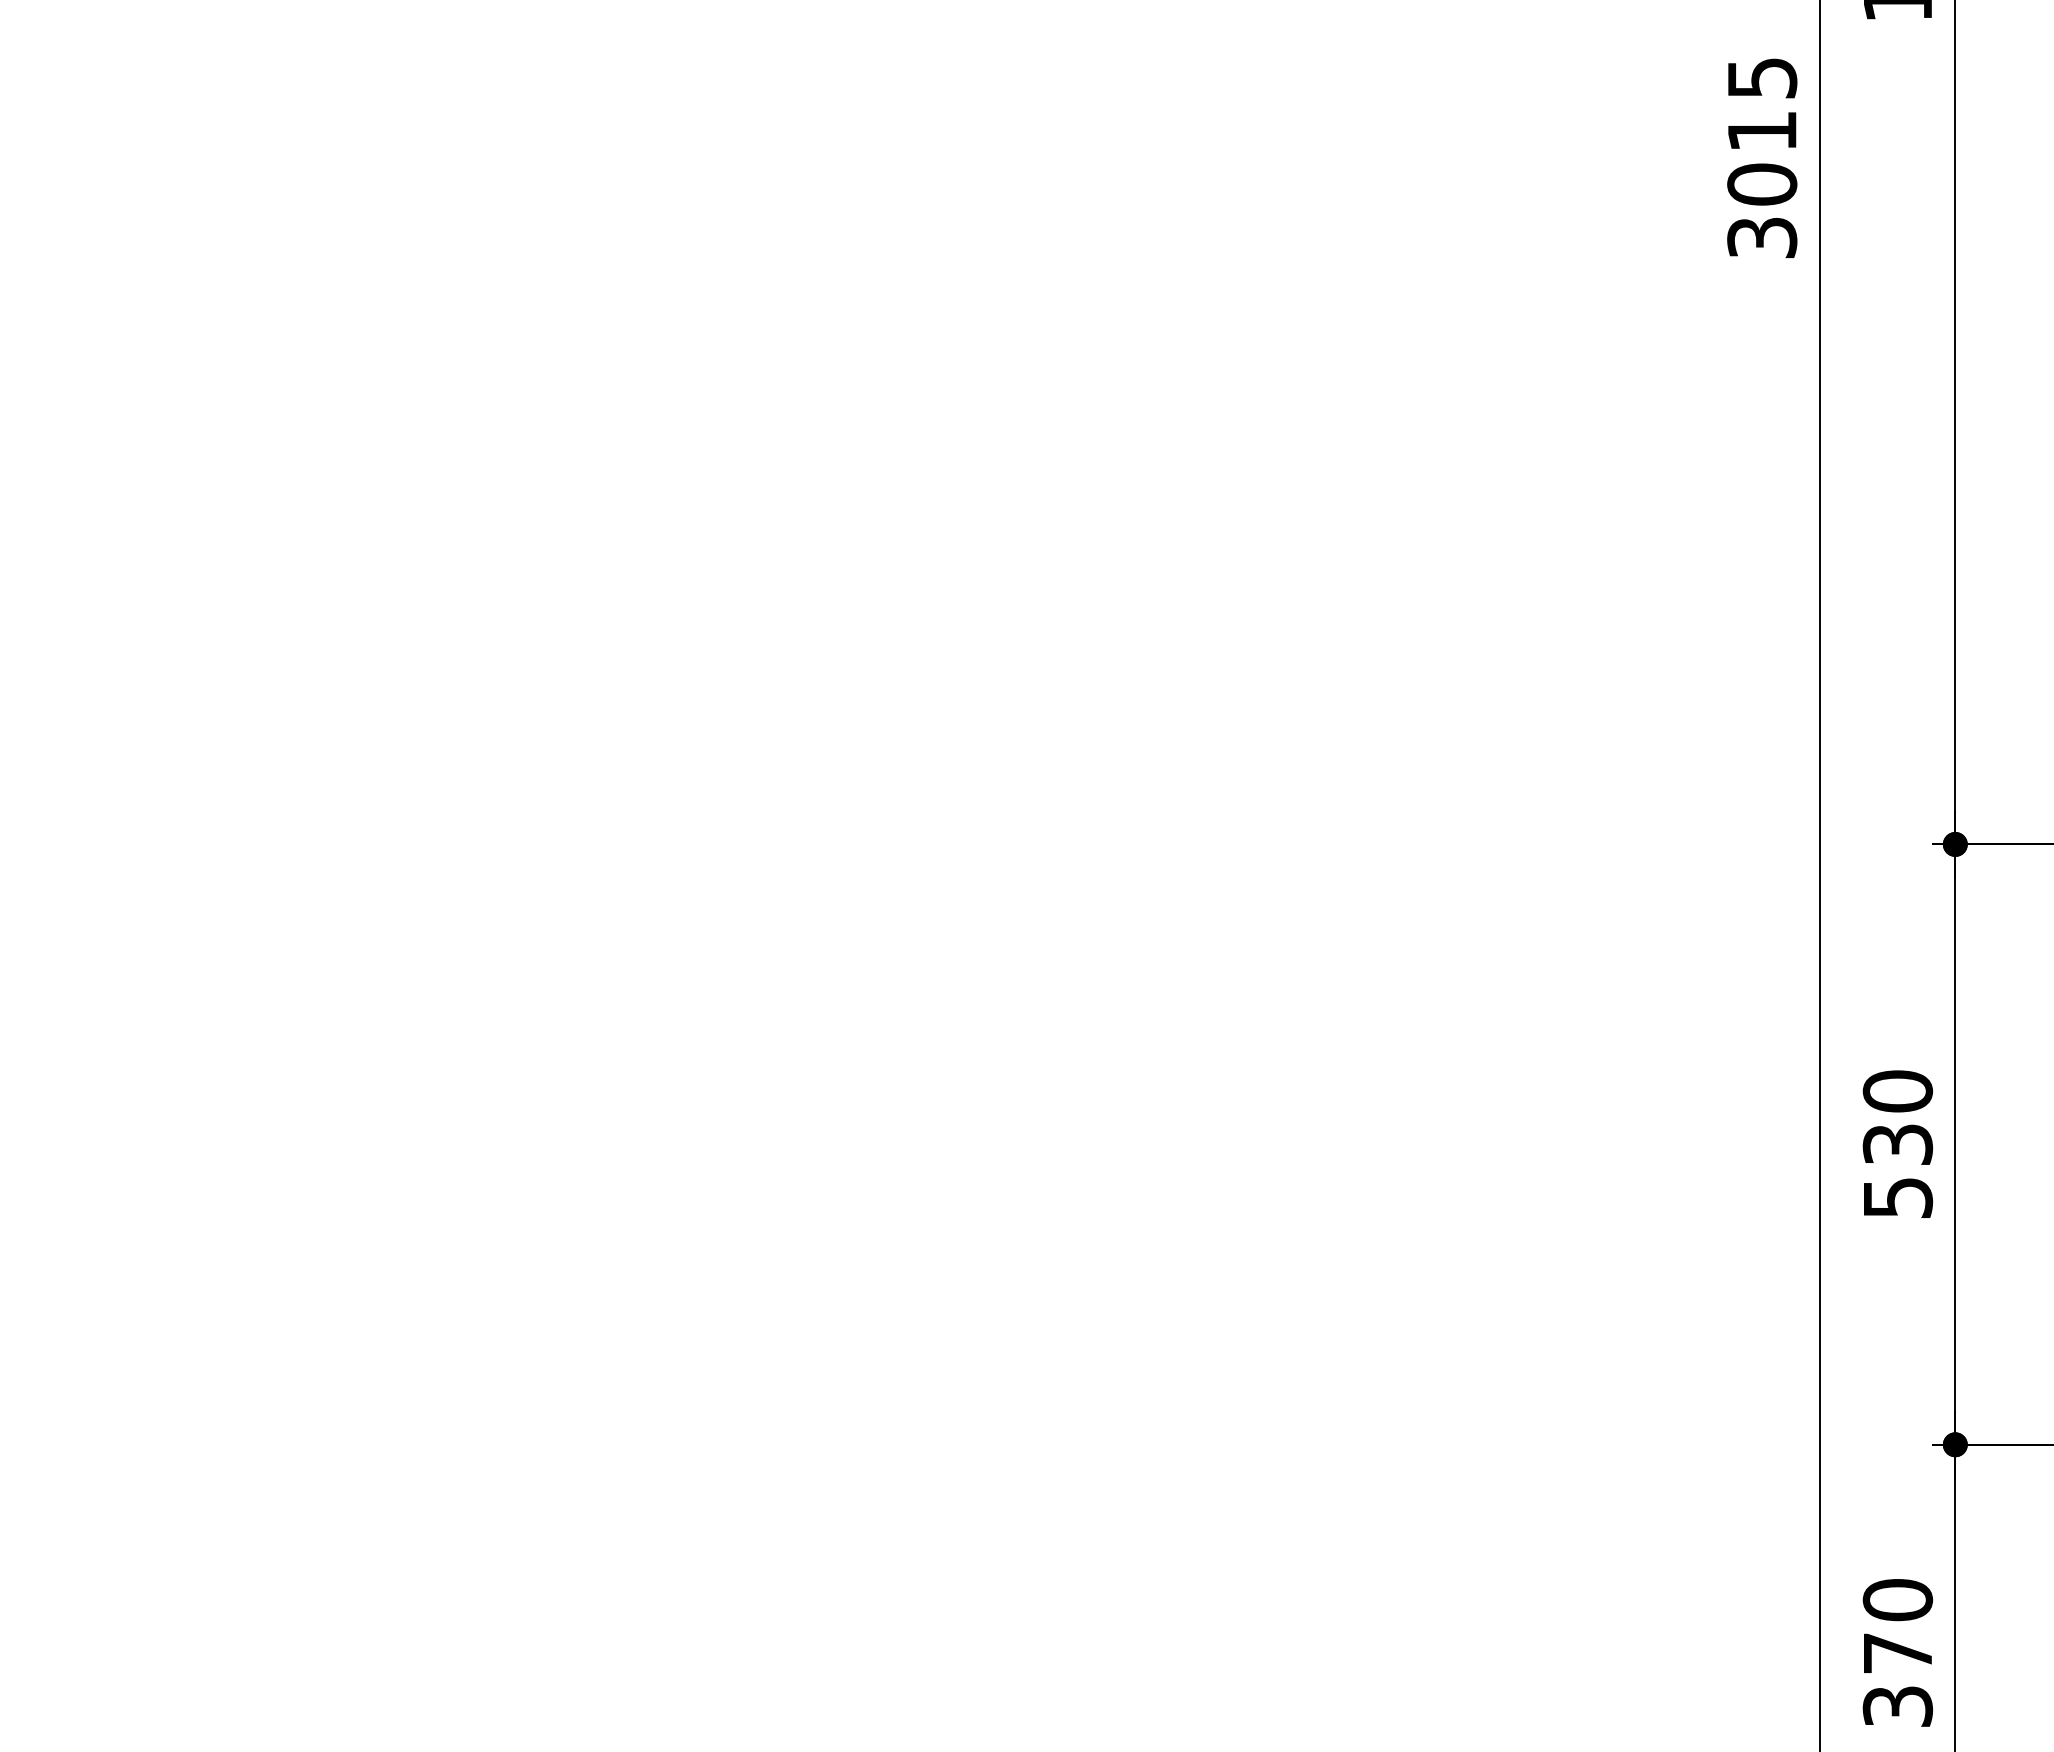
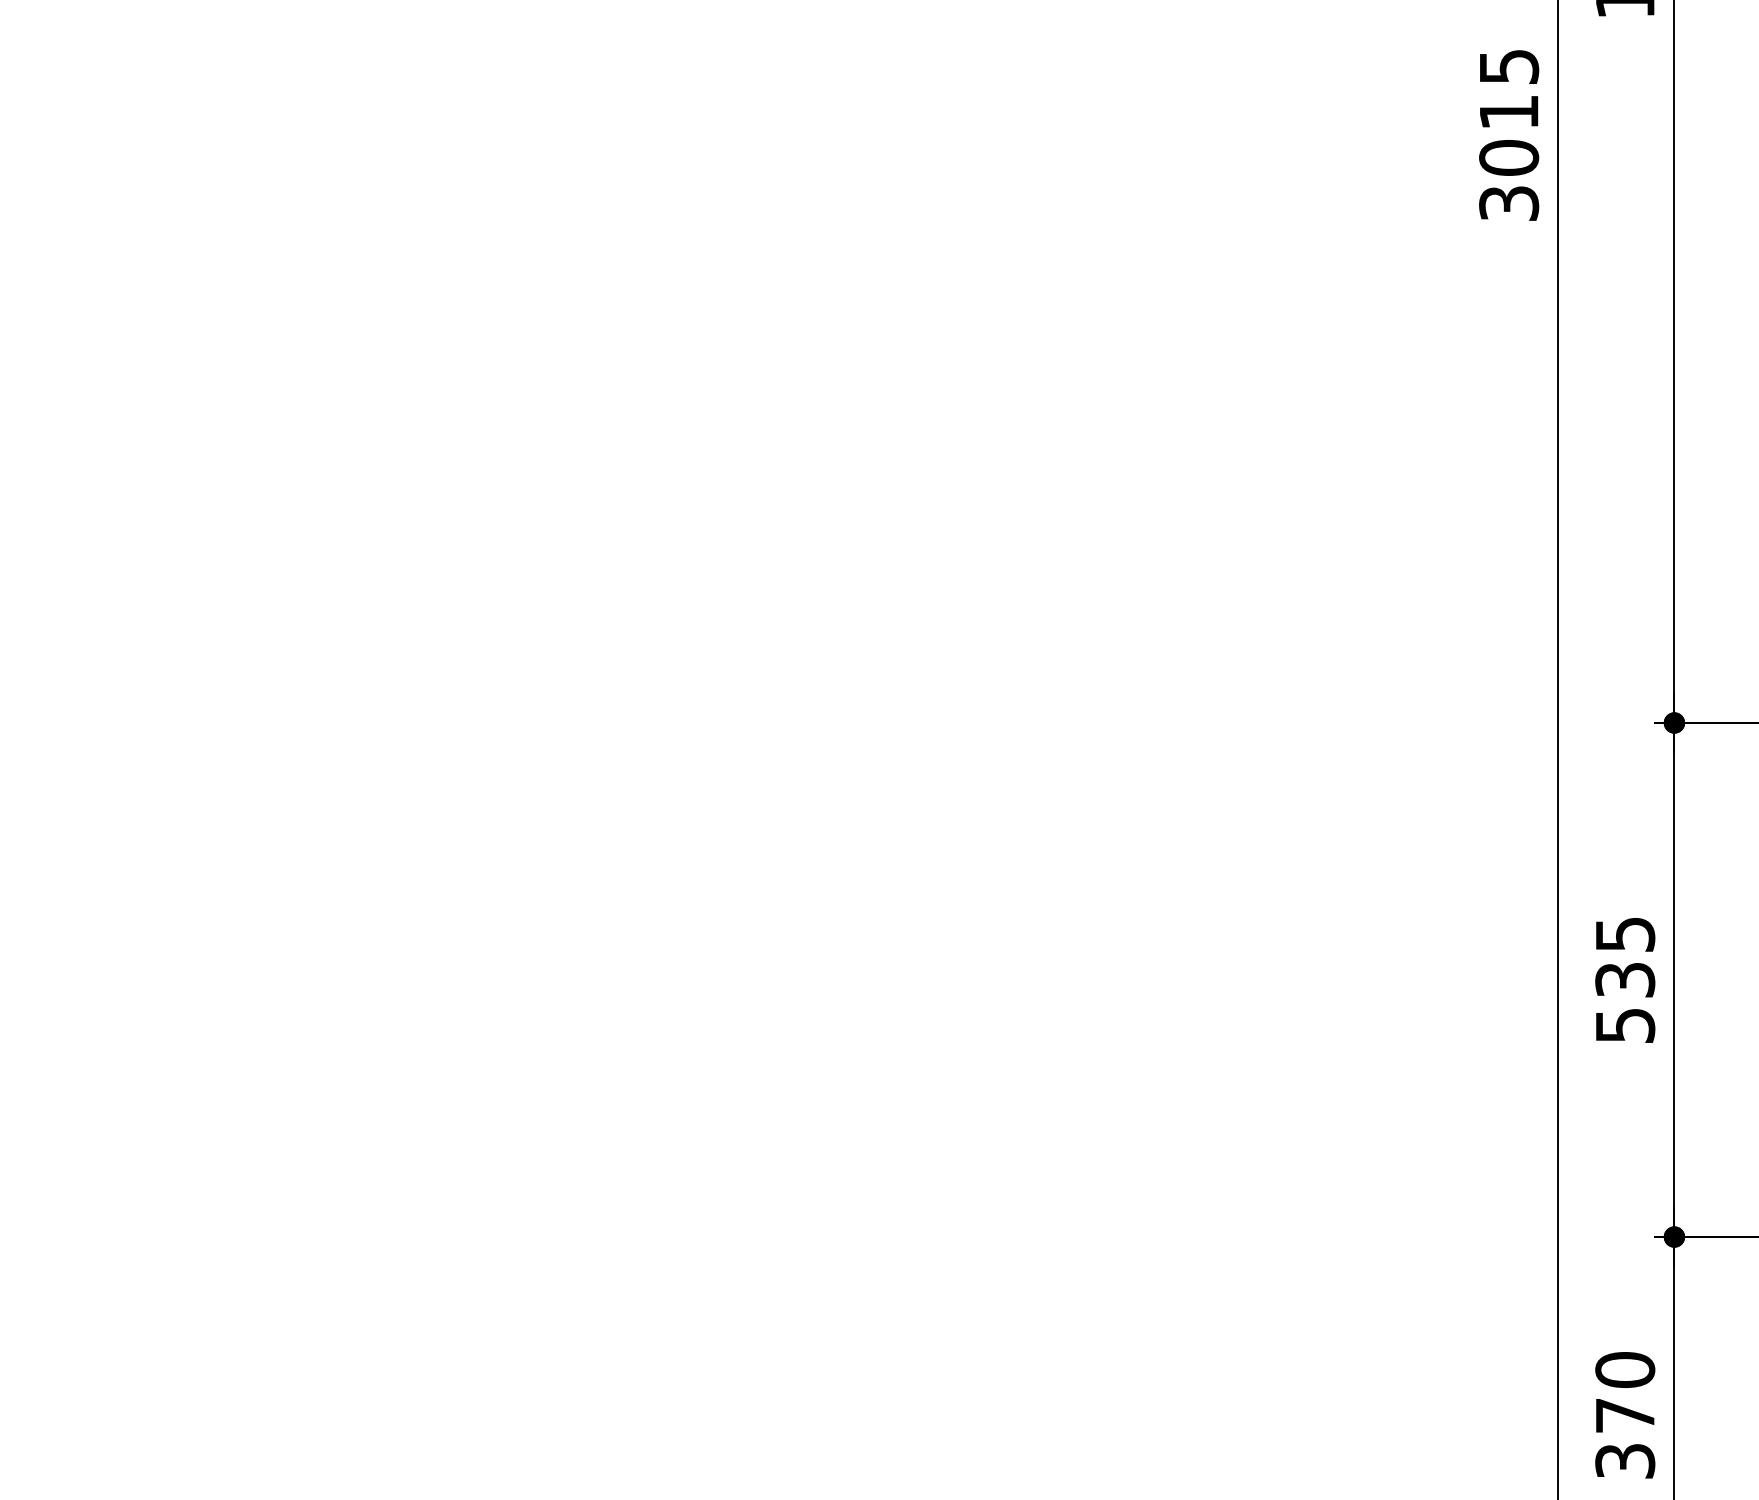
text: (1897, 1091) -> (1624, 934), 530 -> 535

